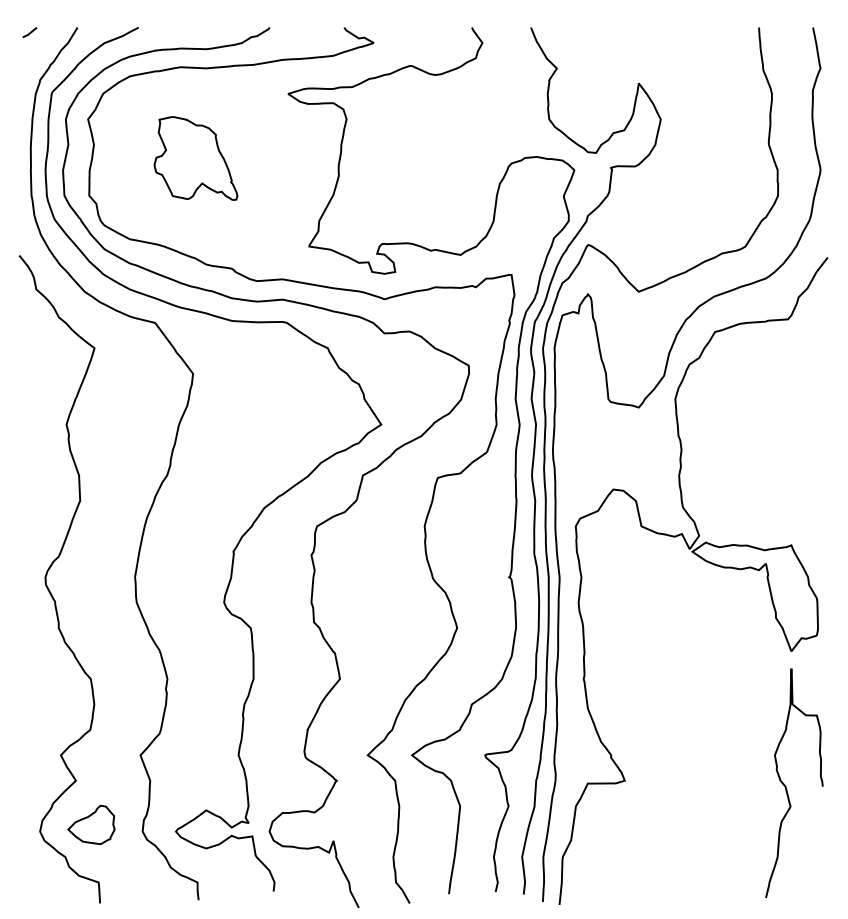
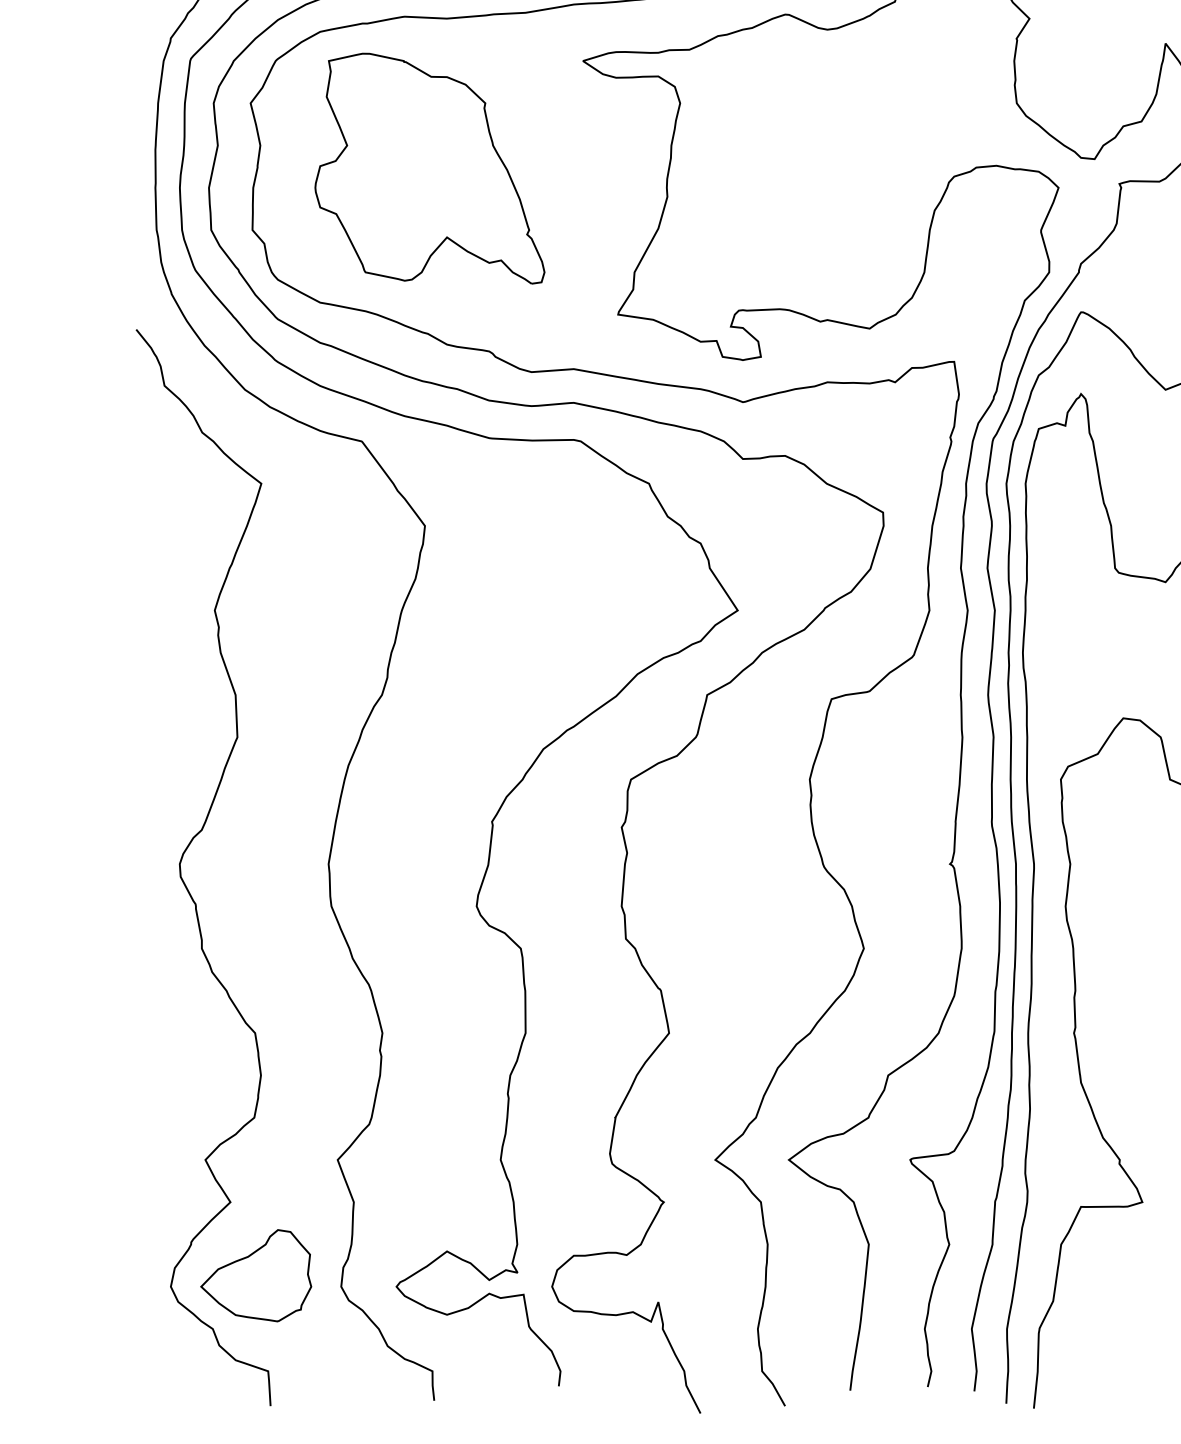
part: (195, 158) -> (429, 168), size x1.67
part: (91, 824) -> (256, 1274), size x1.43

